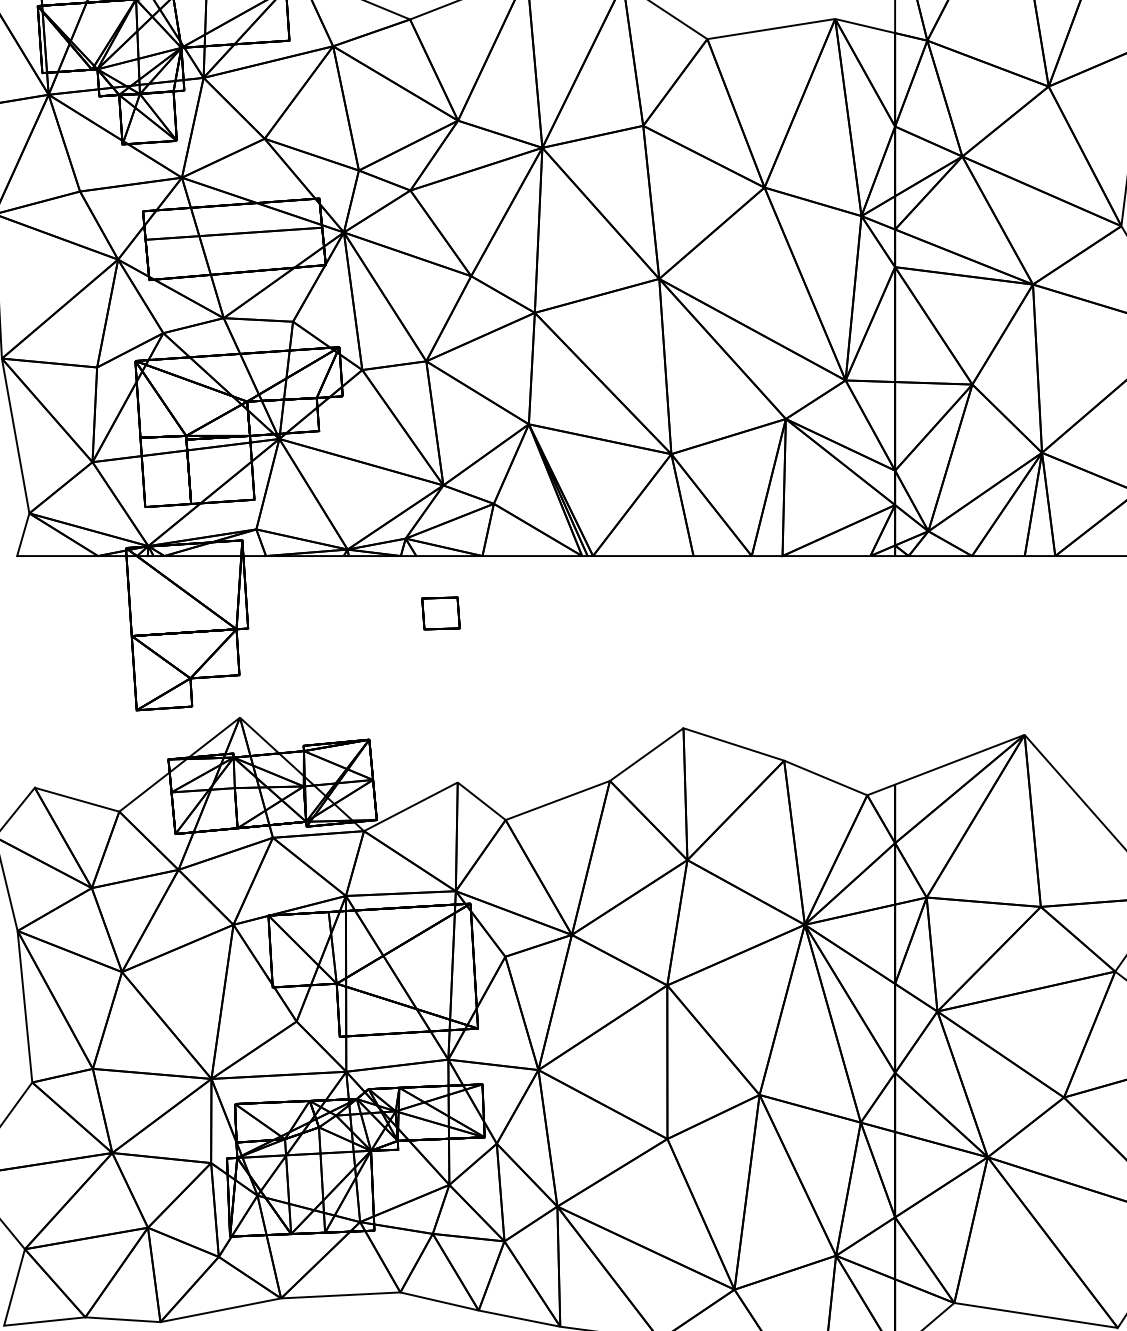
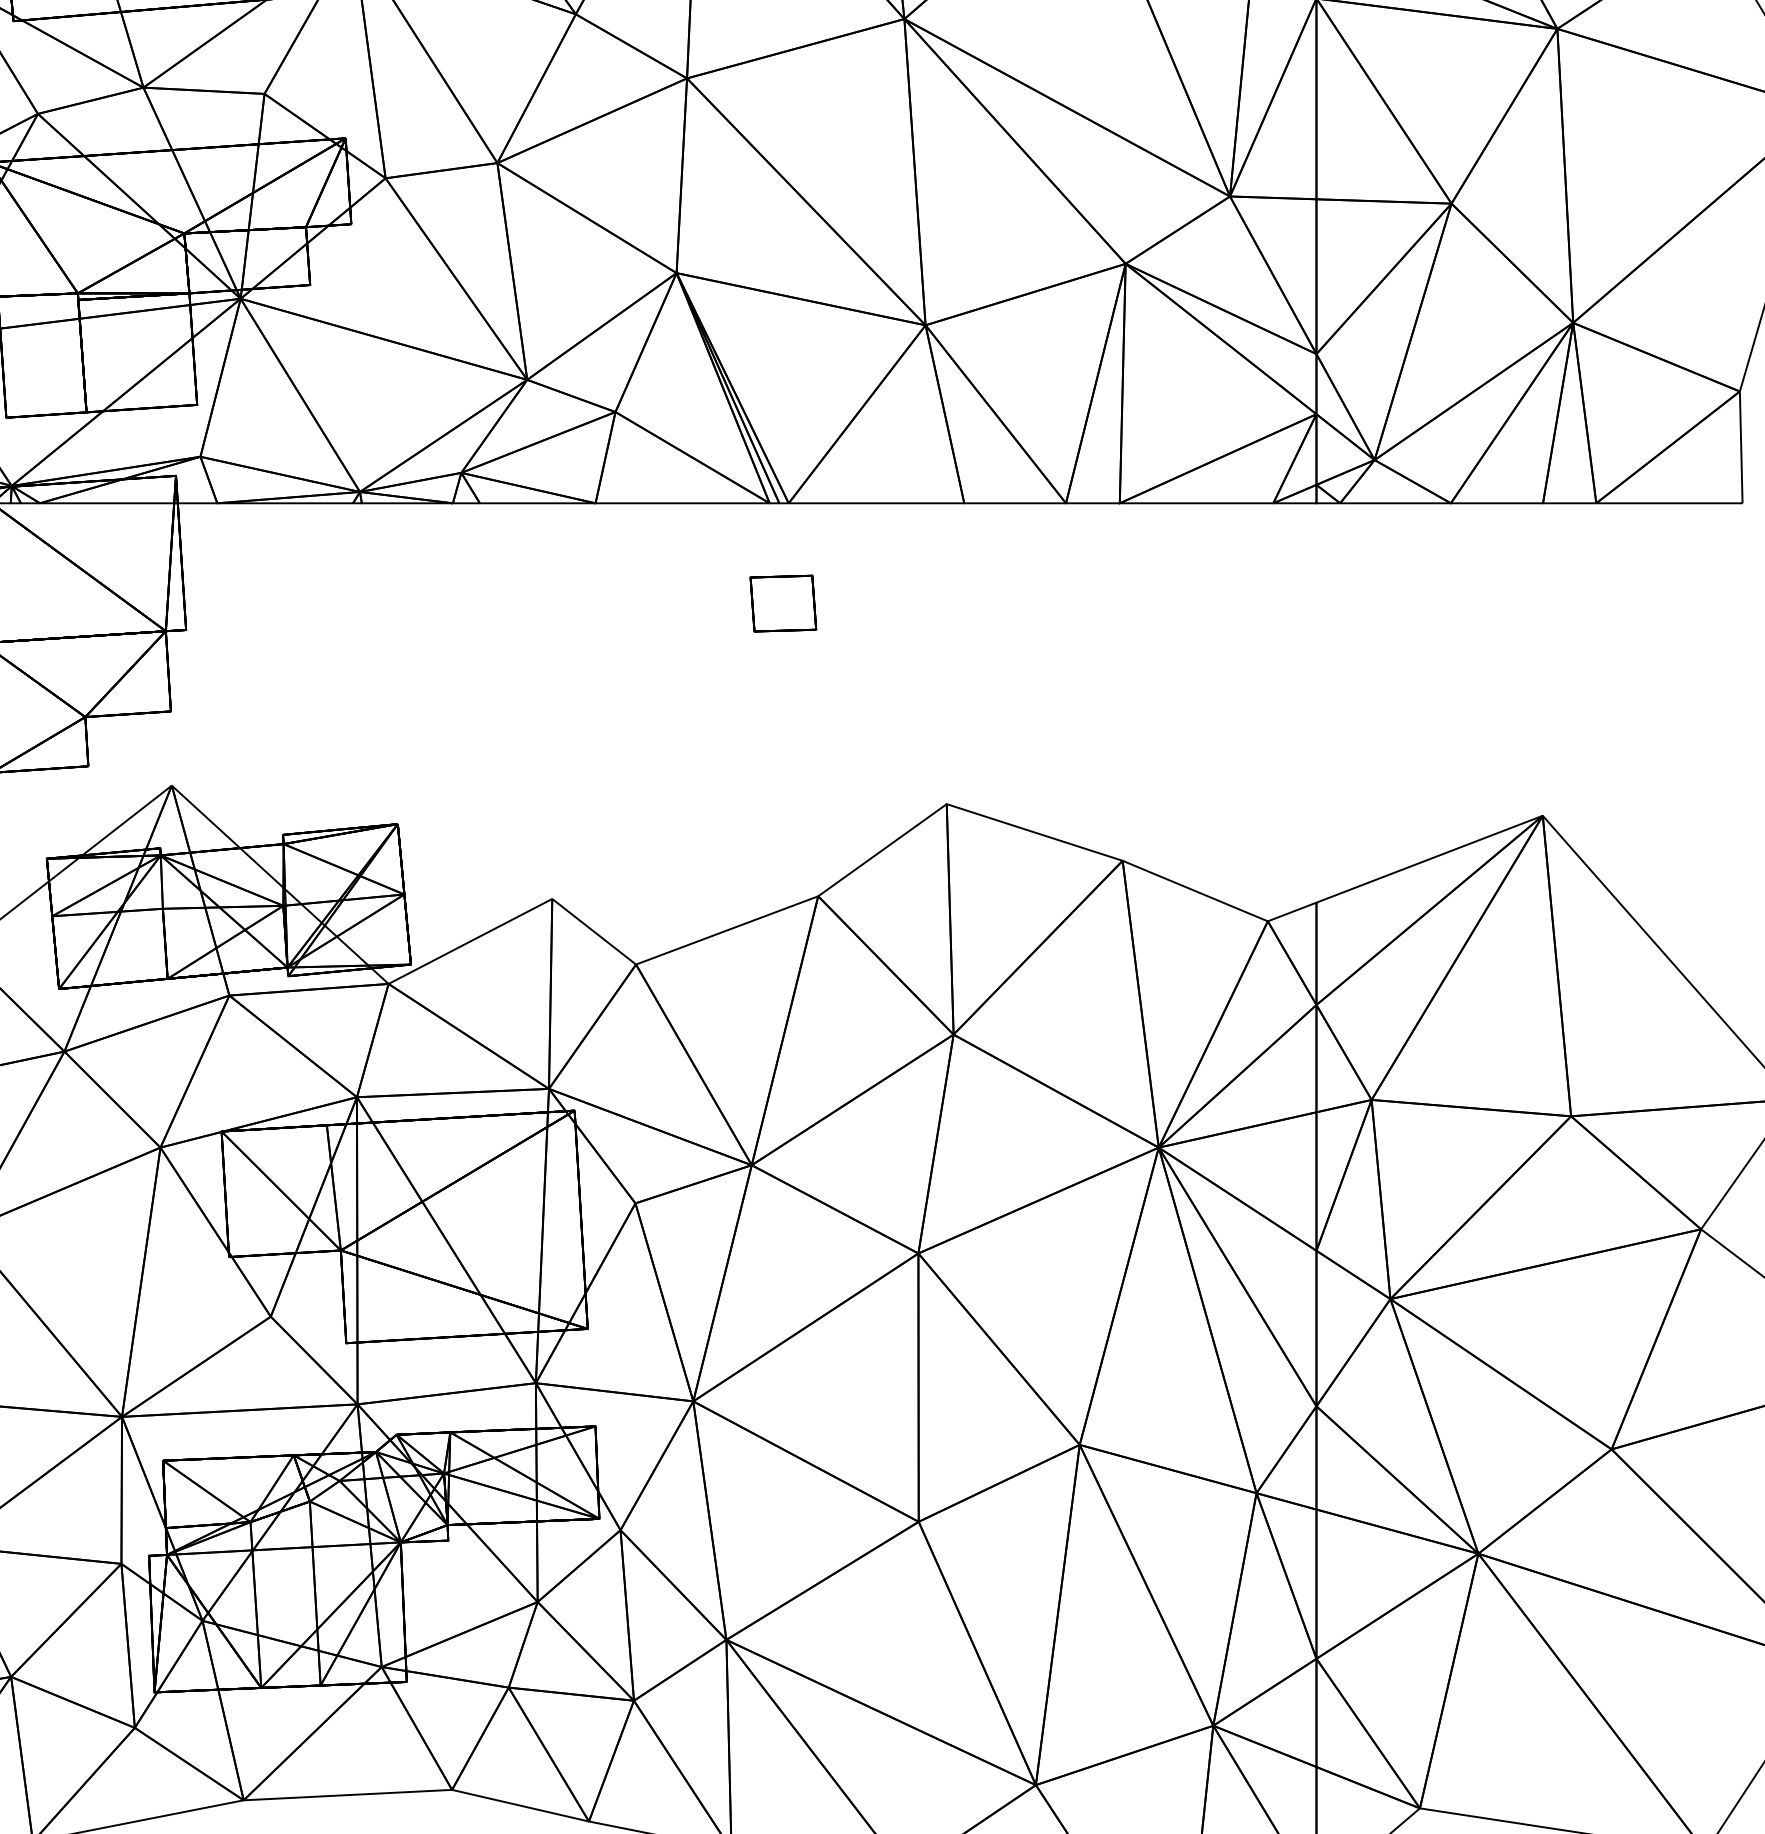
part: (440, 613) -> (782, 603), moved

